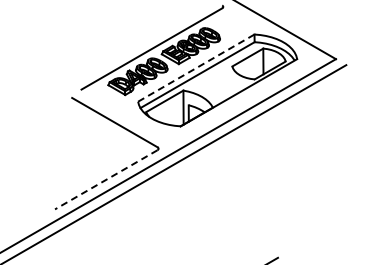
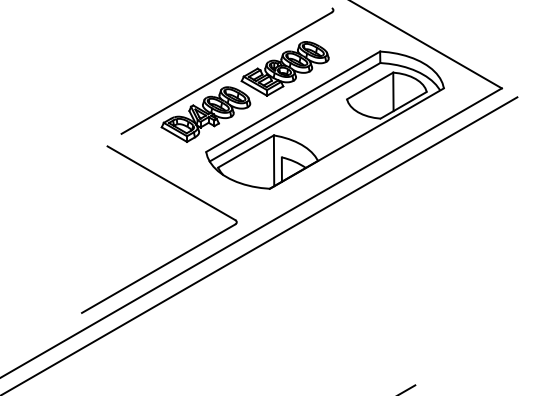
line: (196, 67) -> (293, 100), dashed -> solid
line: (105, 180) -> (157, 269), dashed -> solid

